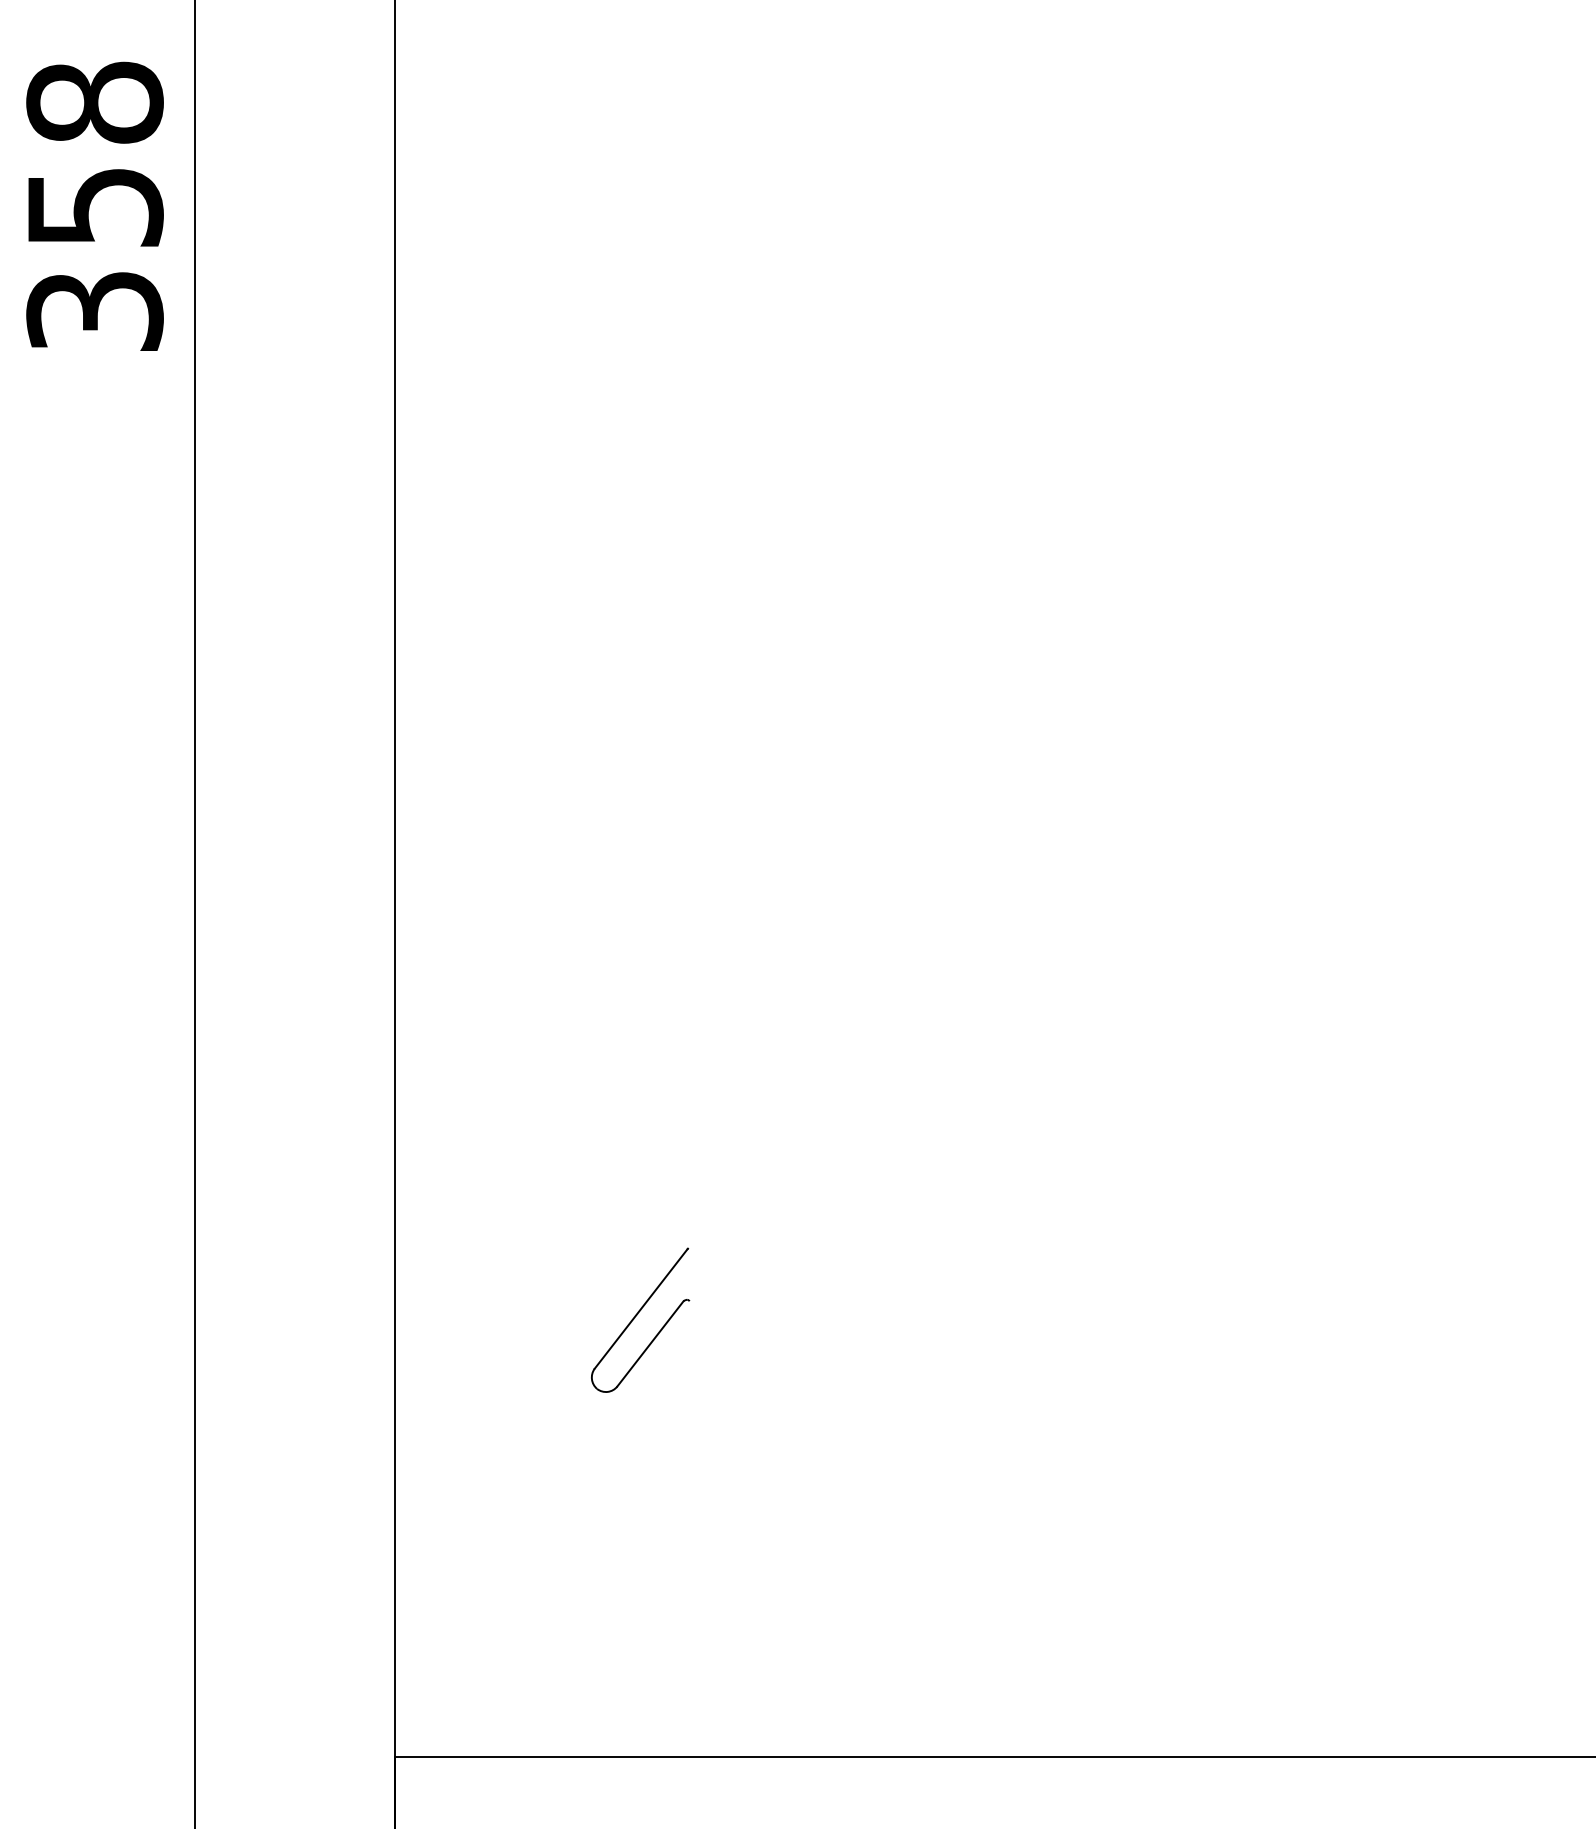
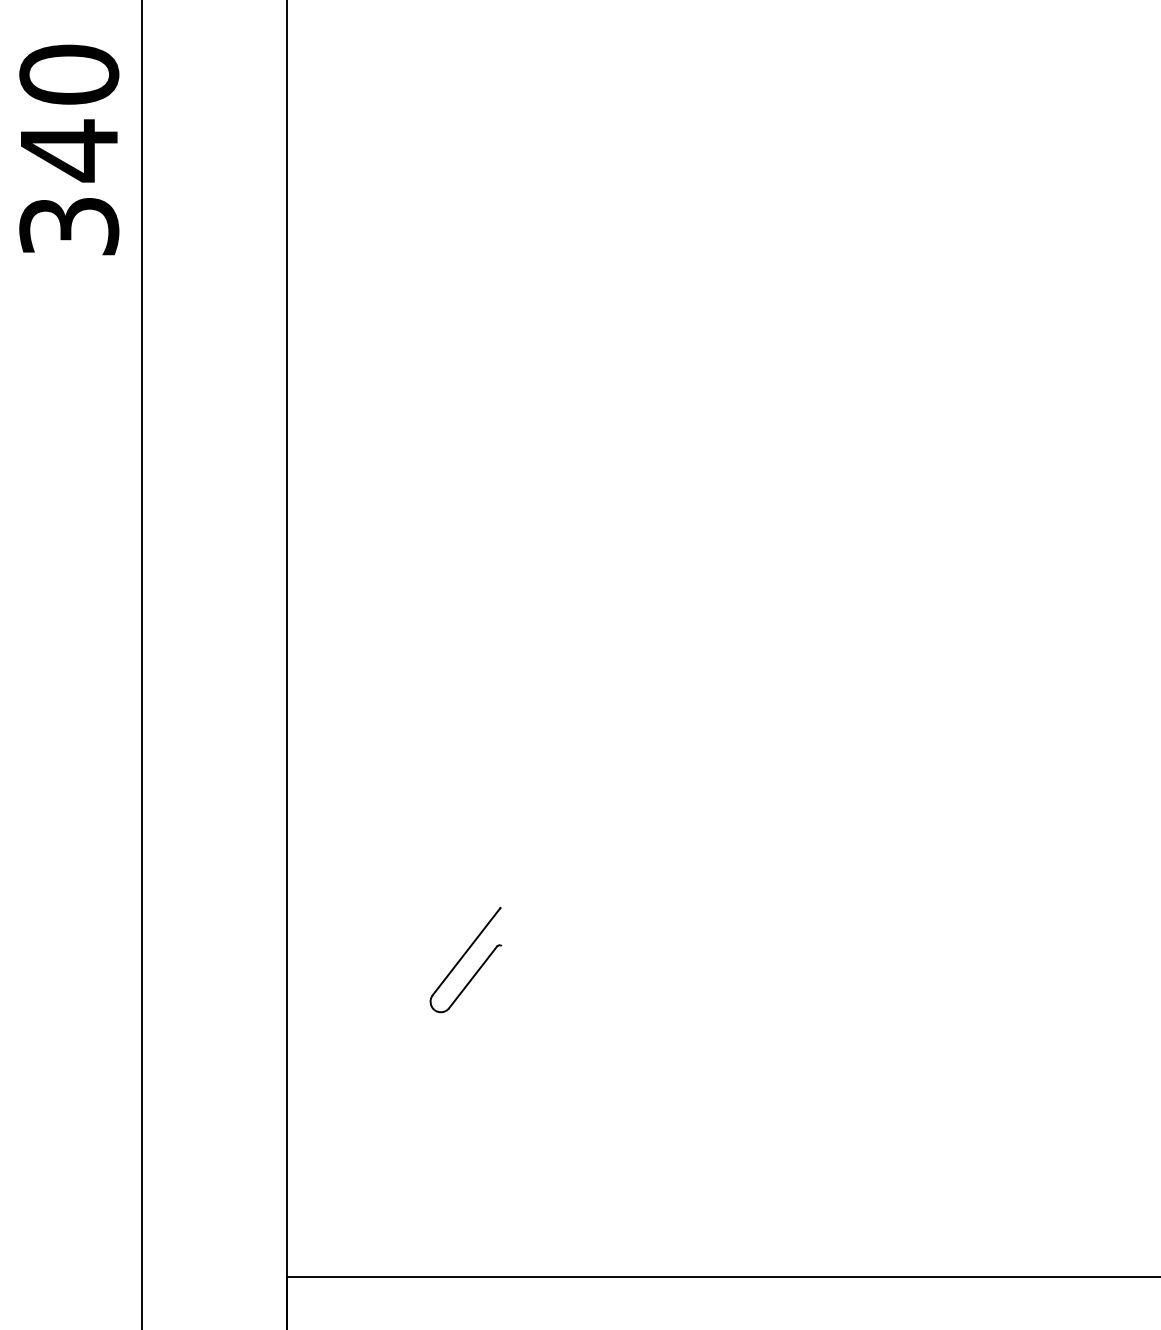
text: (94, 156) -> (68, 113), 358 -> 340

